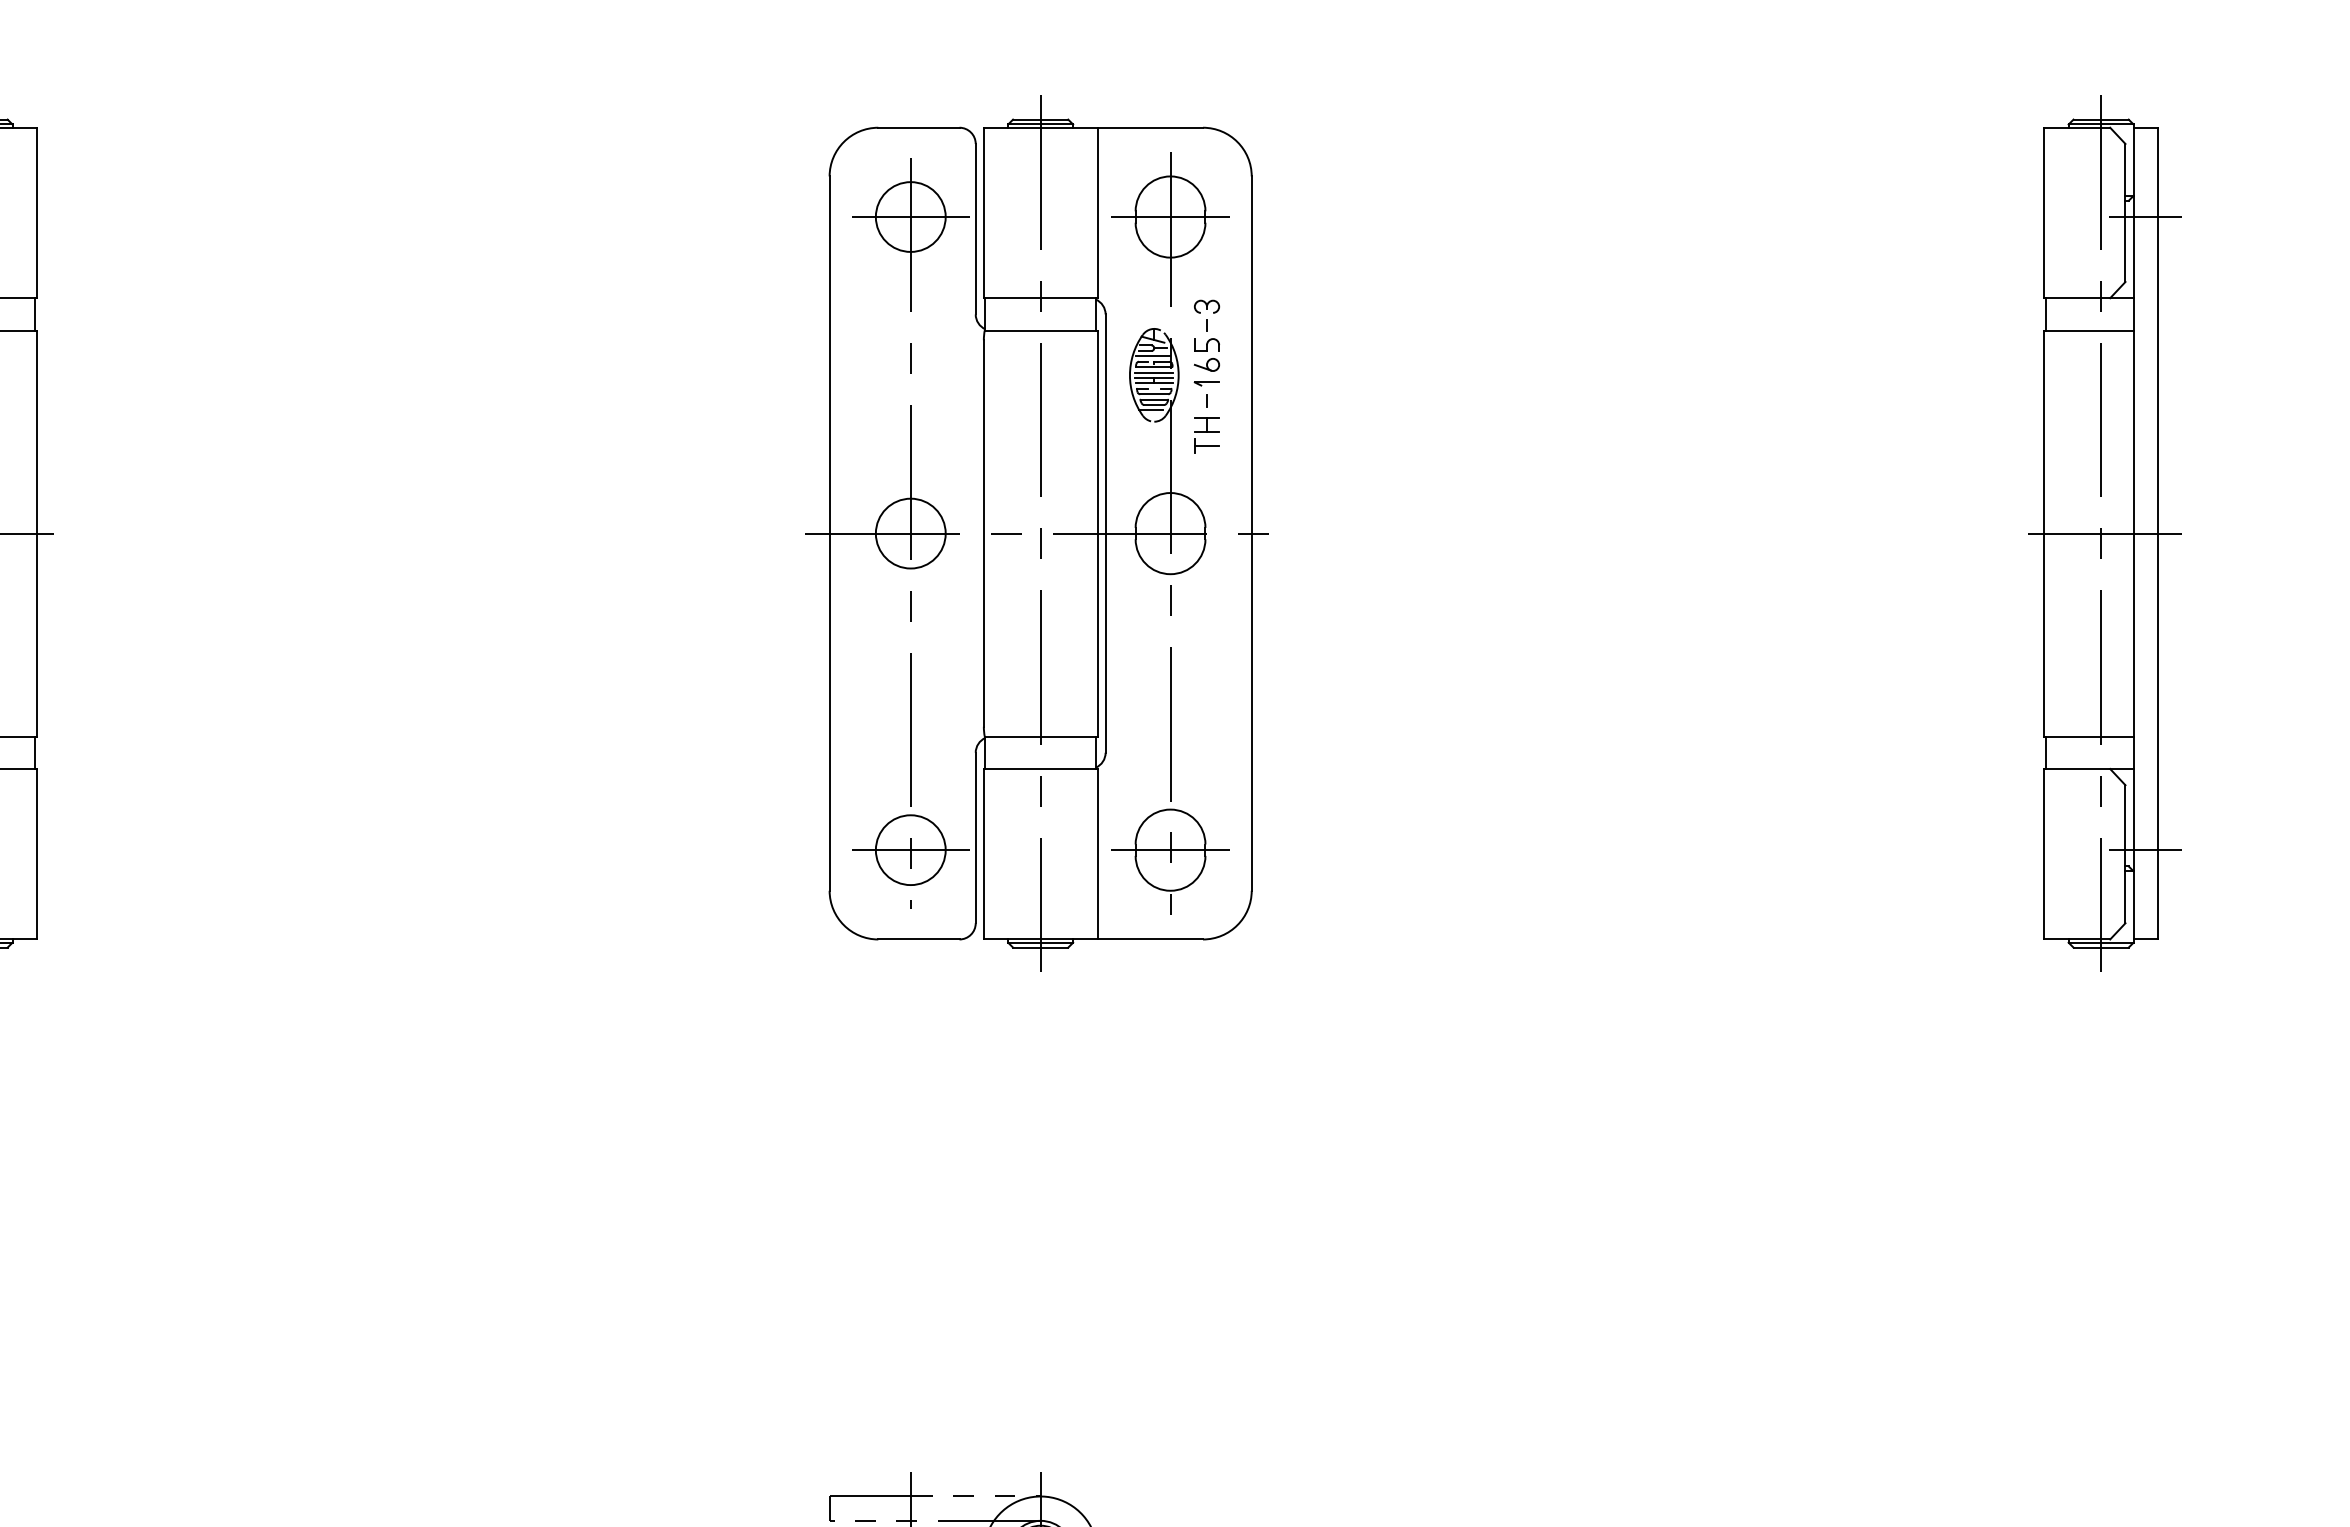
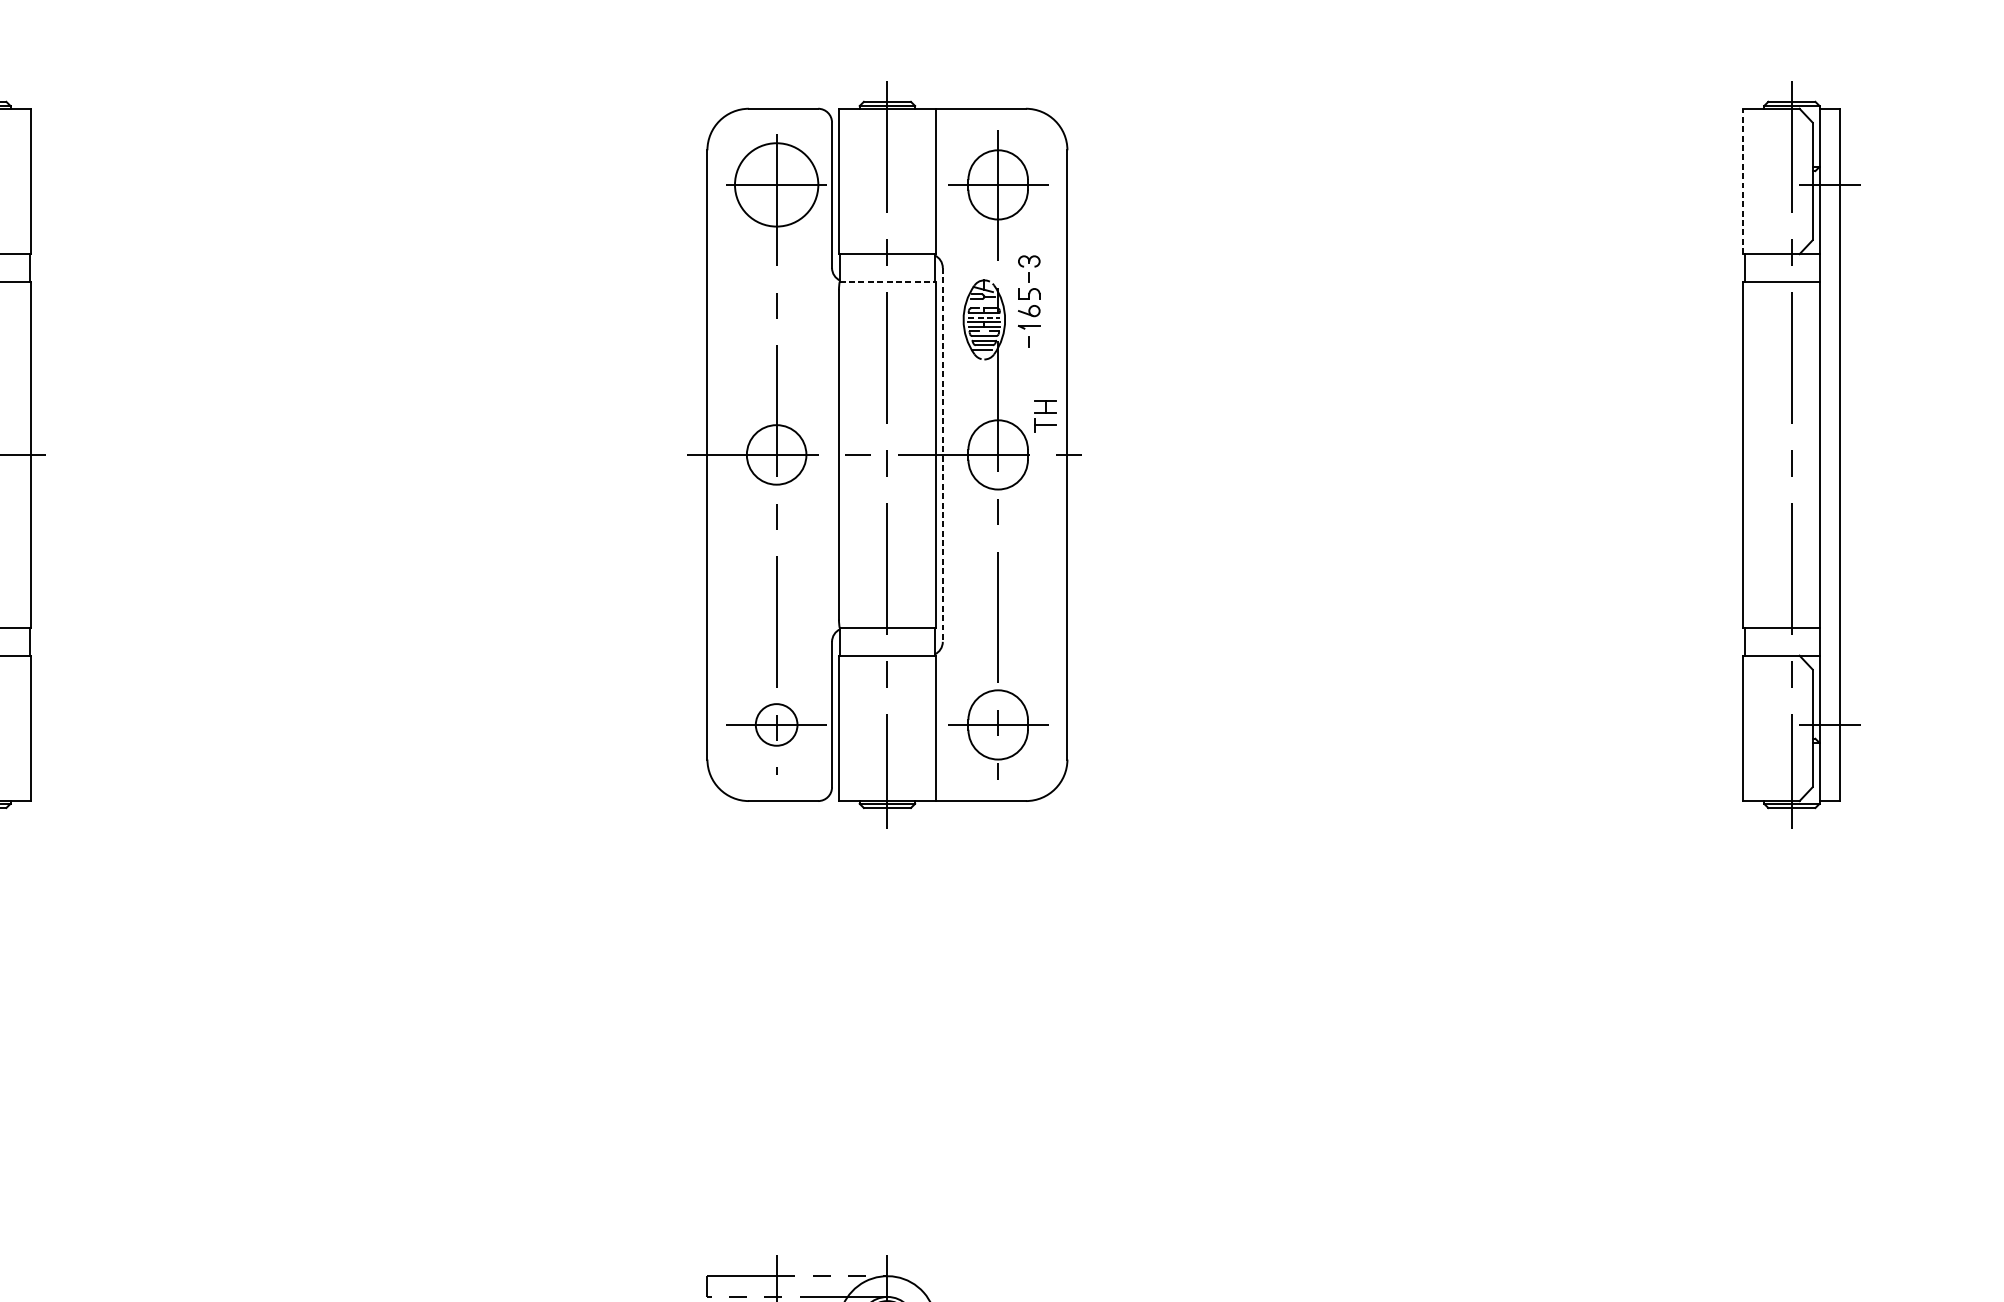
line: (2044, 212) -> (1743, 181), solid -> dashed
circle: (910, 216) -> (776, 184), size x1.4
line: (1041, 330) -> (888, 281), solid -> dashed
line: (1153, 356) -> (983, 303), removed
line: (1154, 372) -> (984, 317), solid -> dashed
part: (1206, 435) -> (1045, 416), moved
line: (2100, 533) -> (1791, 454), removed
line: (1105, 534) -> (942, 455), solid -> dashed
circle: (910, 850) -> (776, 725), size x0.7

